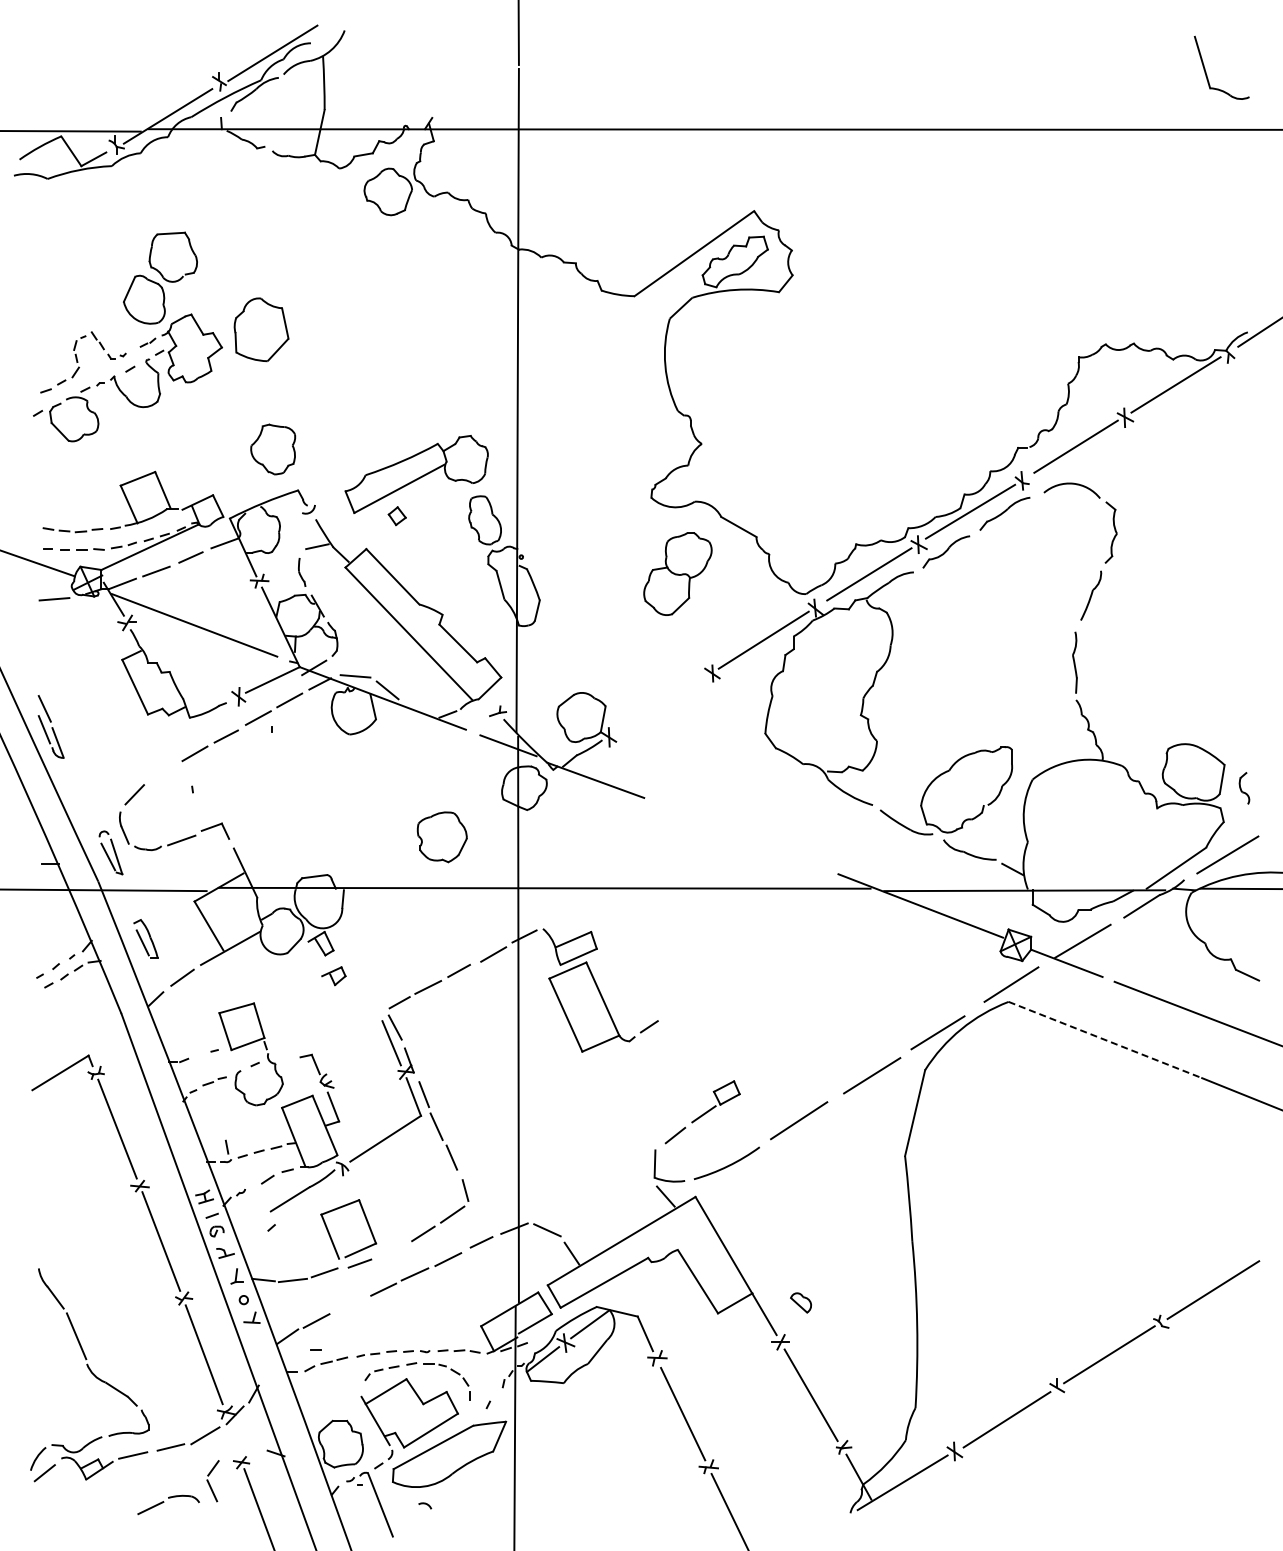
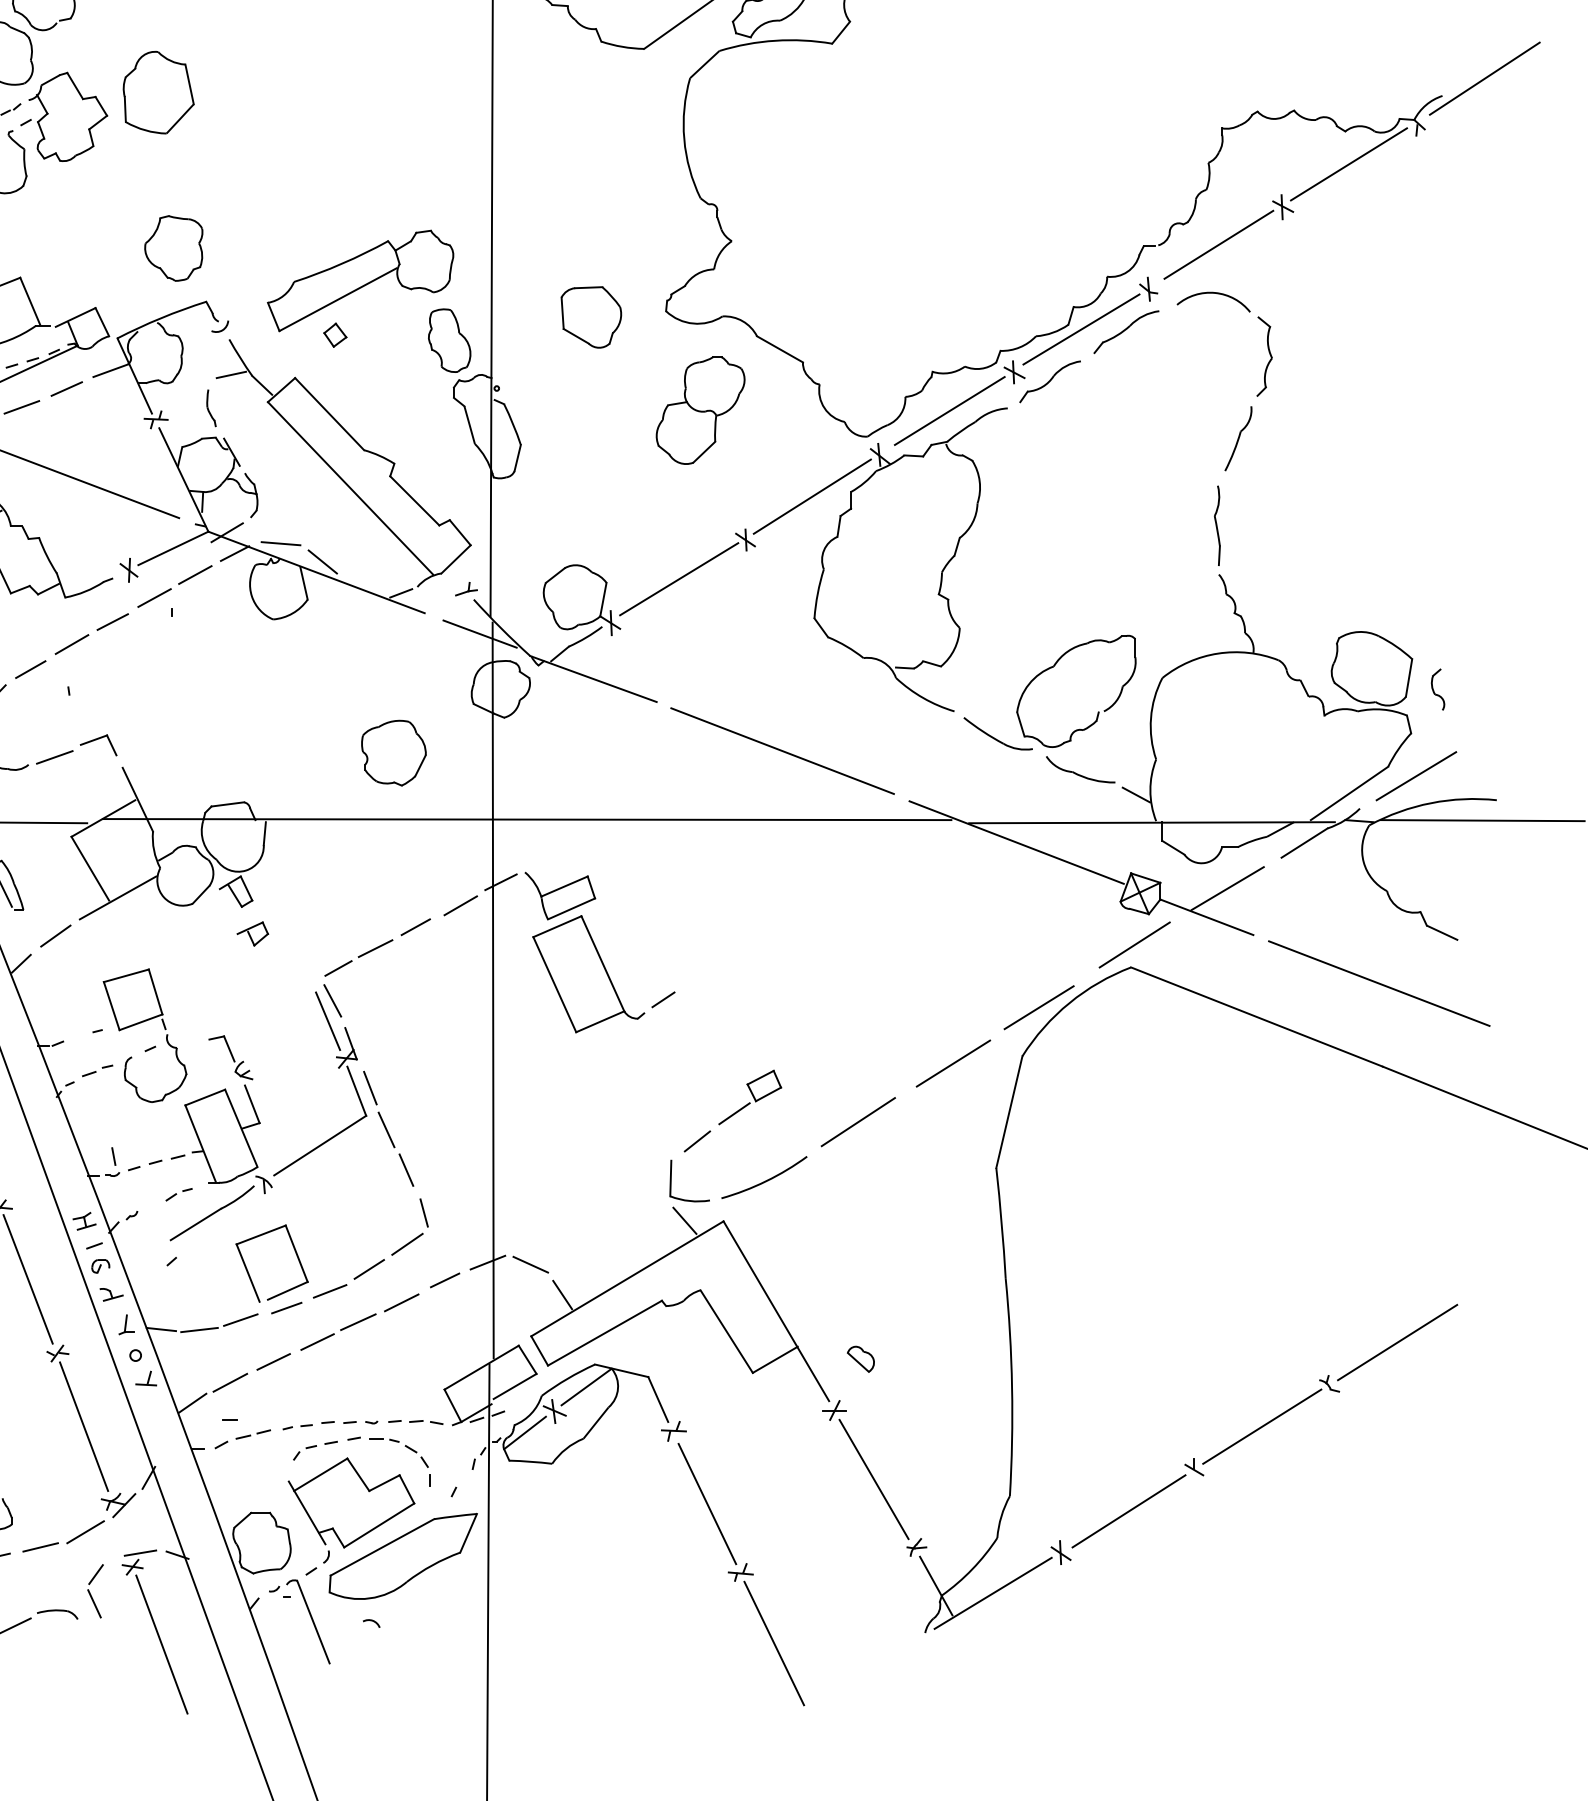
part: (593, 502) -> (590, 317), added
line: (661, 703) -> (679, 579), added
line: (163, 772) -> (31, 668), added
line: (740, 835) -> (782, 750), added
line: (1105, 1040) -> (1257, 1017), dashed -> solid
part: (276, 1176) -> (178, 1194), size x0.62
line: (392, 1250) -> (329, 1291), added
line: (349, 1304) -> (273, 1361), added
line: (247, 1451) -> (140, 1552), added

